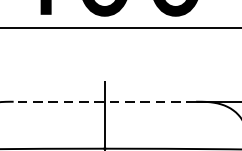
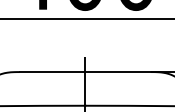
line: (103, 102) -> (84, 72), dashed -> solid

